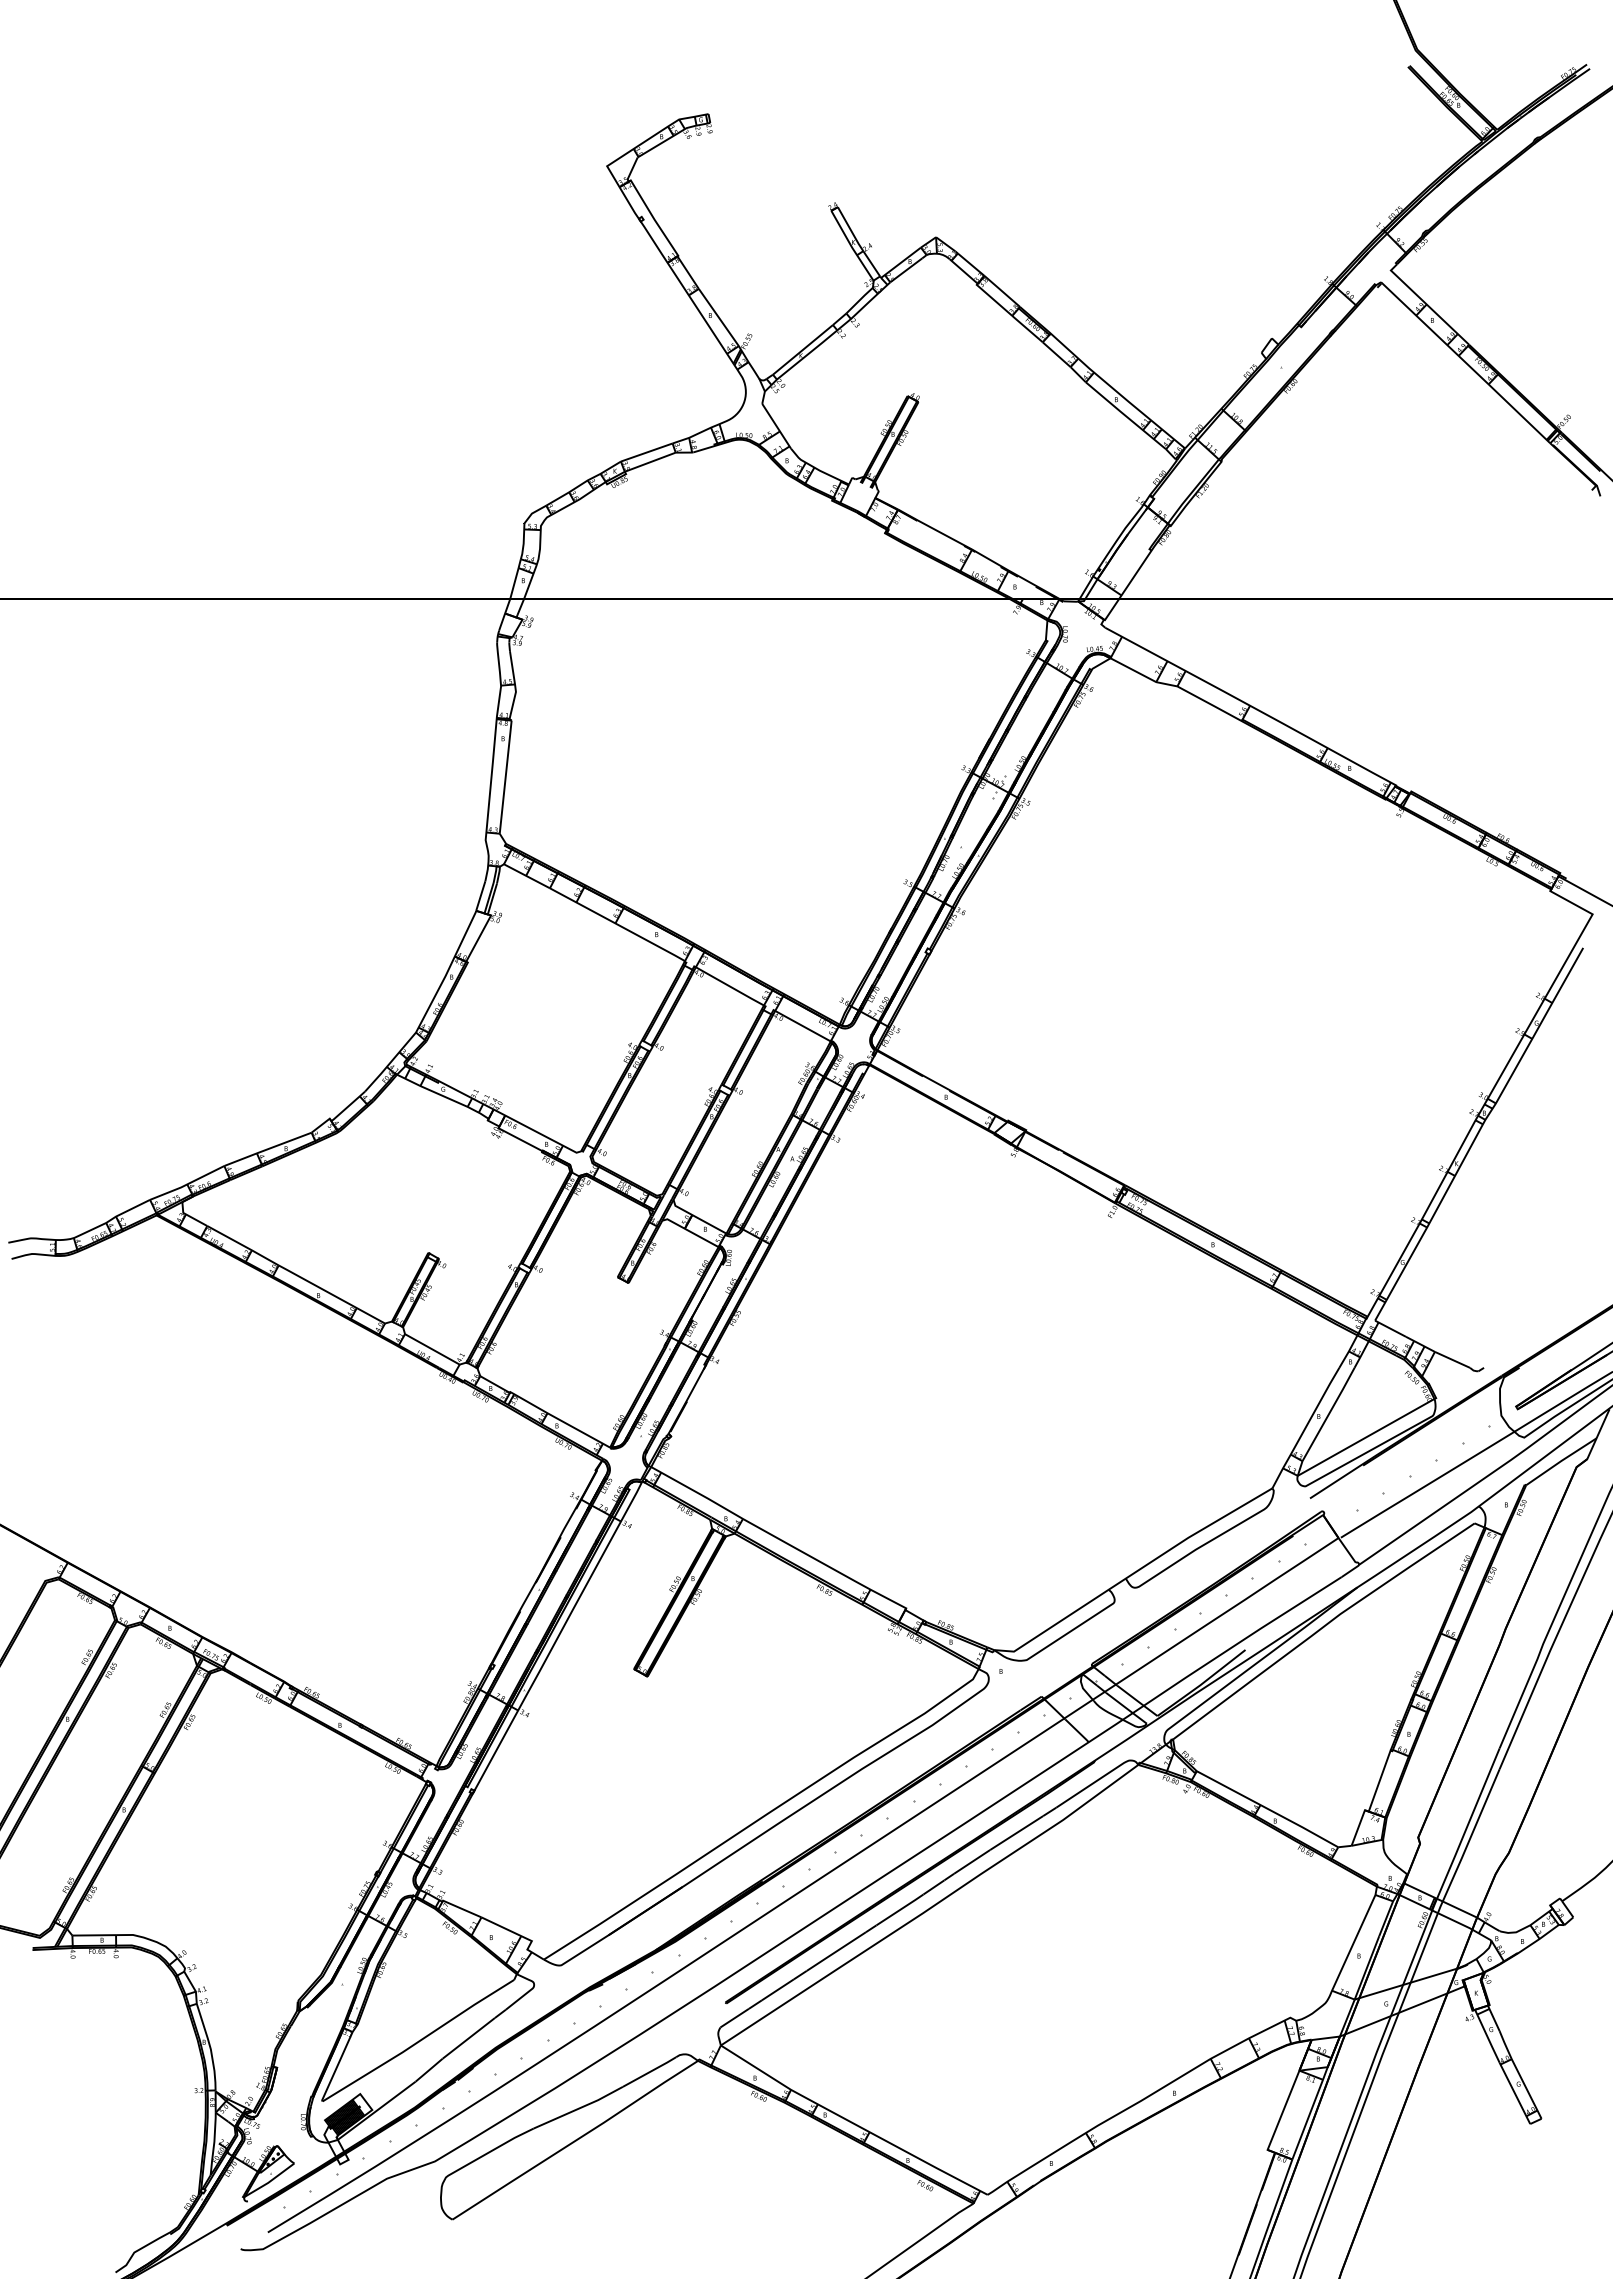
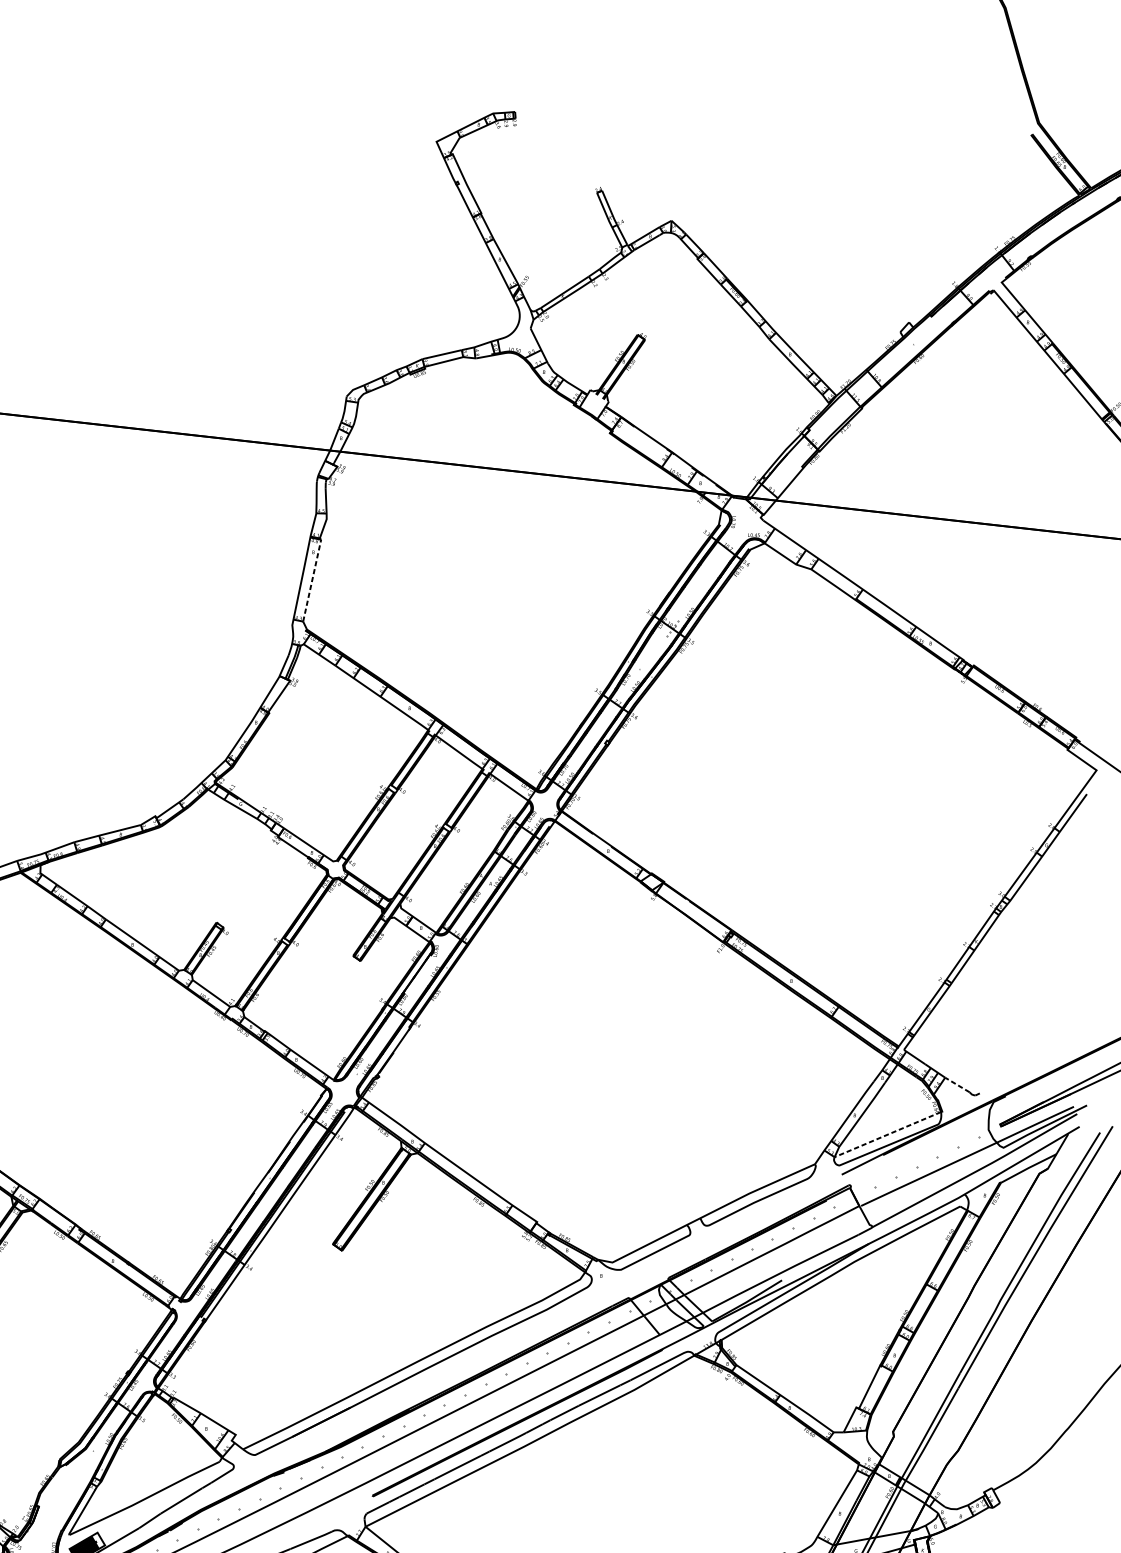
line: (505, 777) -> (312, 580), solid -> dashed
line: (1452, 1359) -> (957, 1084), solid -> dashed
line: (1365, 1437) -> (887, 1134), solid -> dashed

